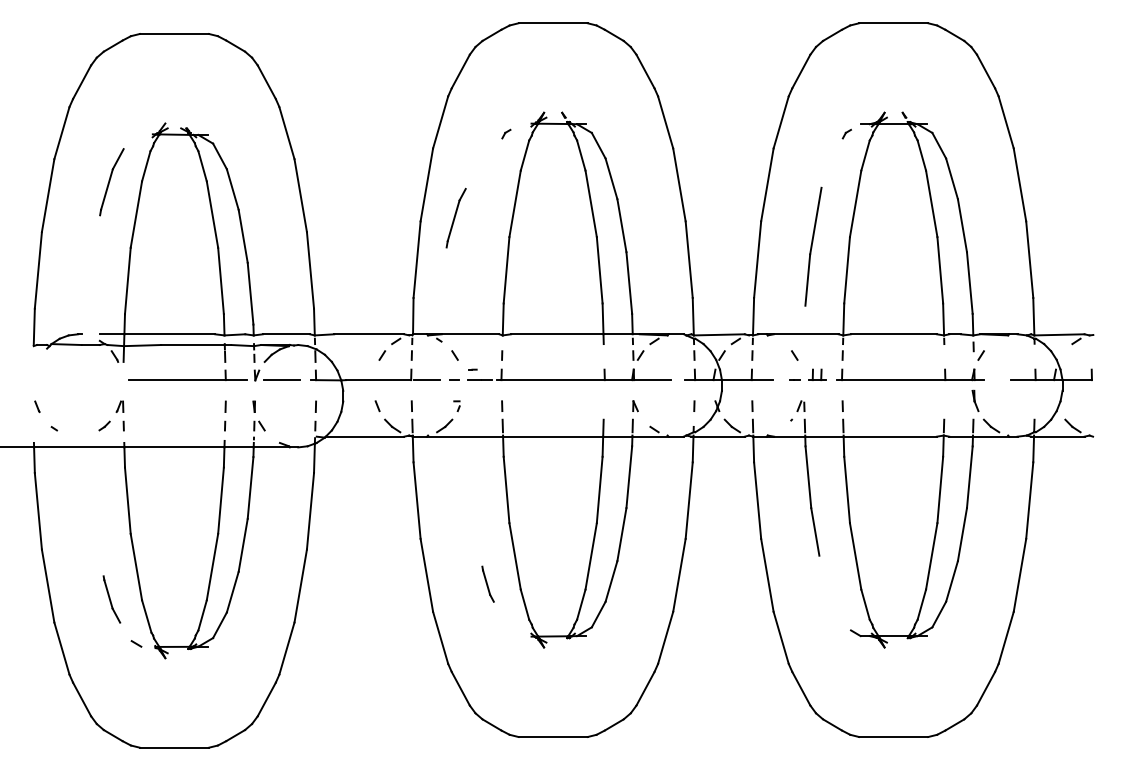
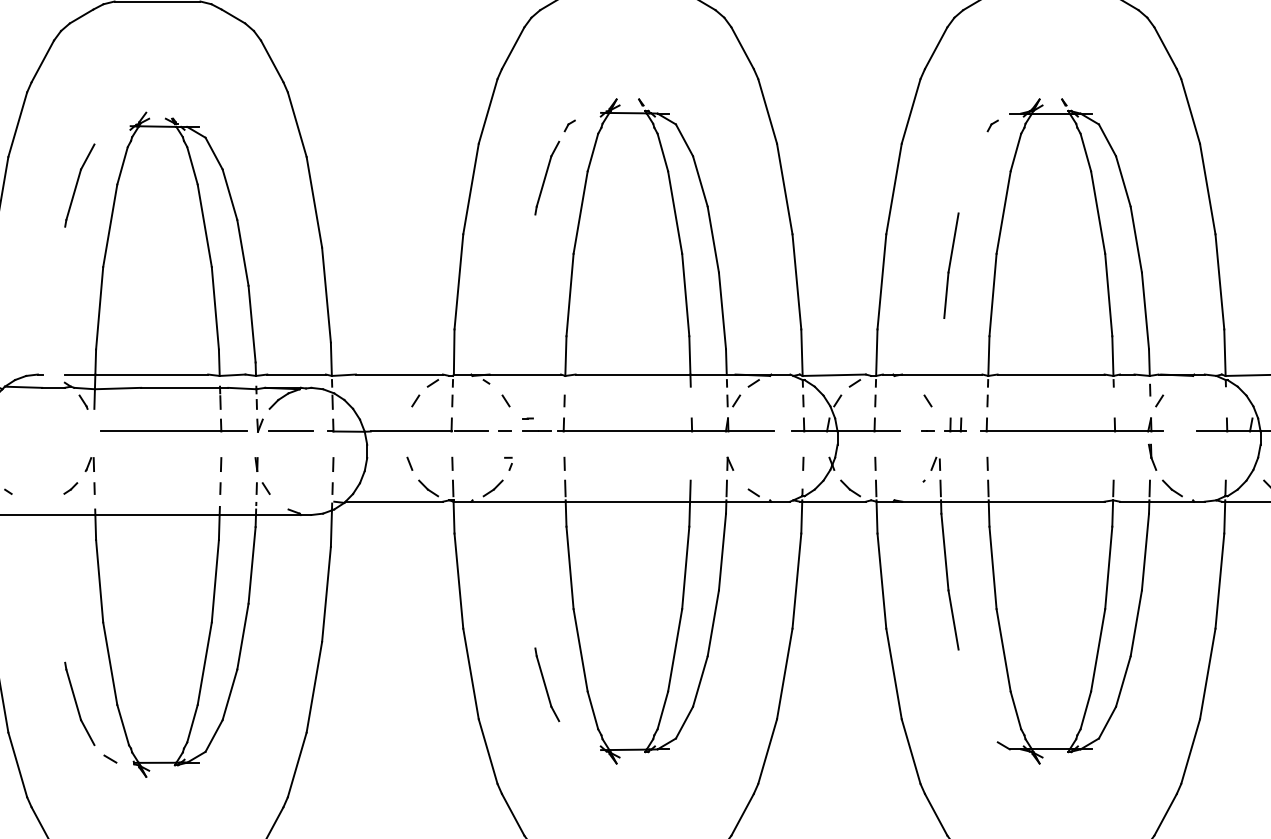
part: (455, 217) -> (546, 177), moved
part: (813, 246) -> (951, 265), size x0.71
part: (487, 584) -> (546, 685), size x1.67
part: (111, 599) -> (79, 703), size x1.43

